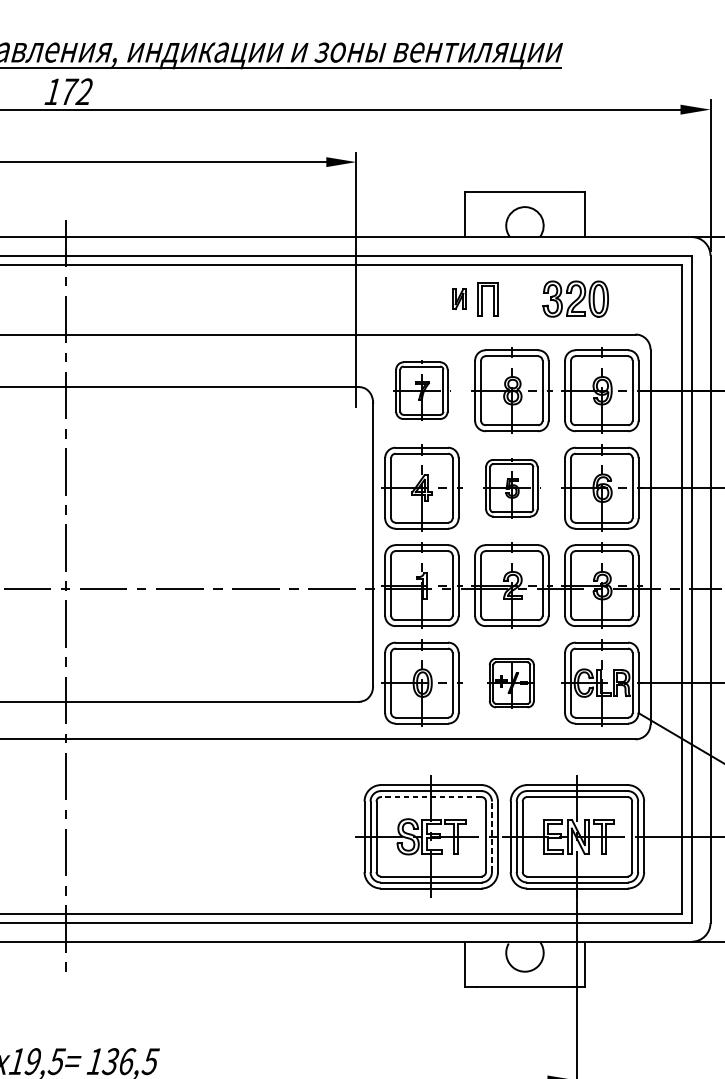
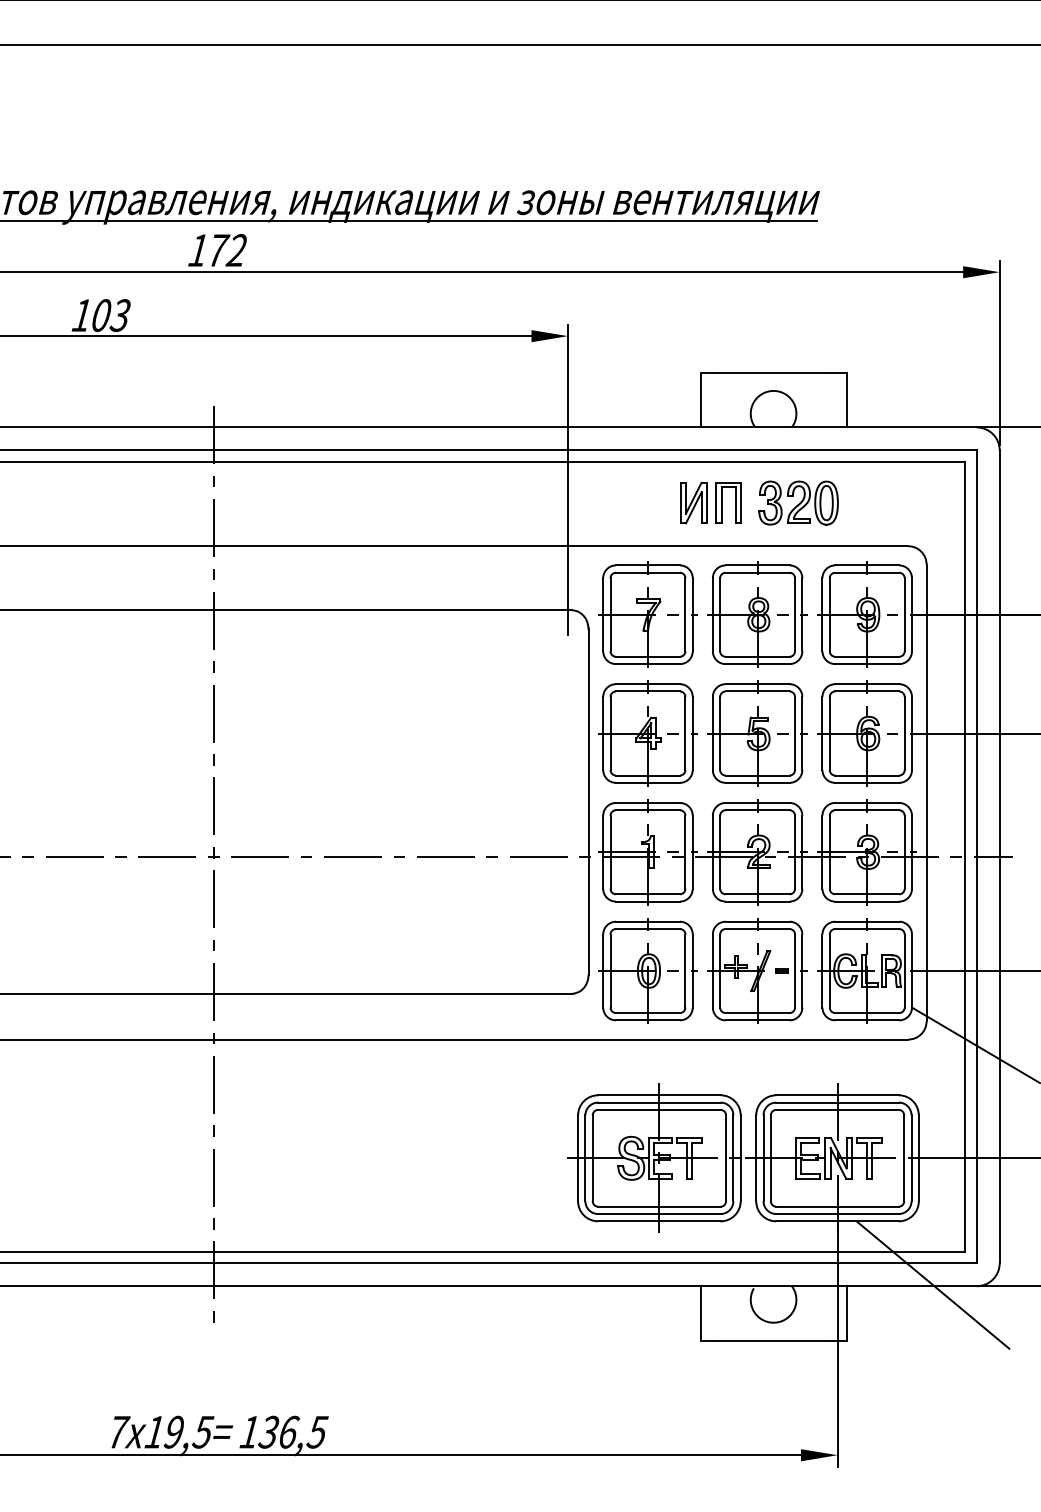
part: (459, 298) -> (693, 502), size x1.67
part: (575, 298) -> (798, 502), moved
part: (421, 390) -> (647, 614), size x1.43
part: (511, 488) -> (757, 733), size x1.43
part: (511, 682) -> (757, 970), size x1.67
line: (430, 796) -> (658, 1109), dashed -> solid
line: (492, 836) -> (733, 1158), dashed -> solid
line: (655, 940) -> (932, 1284), added

